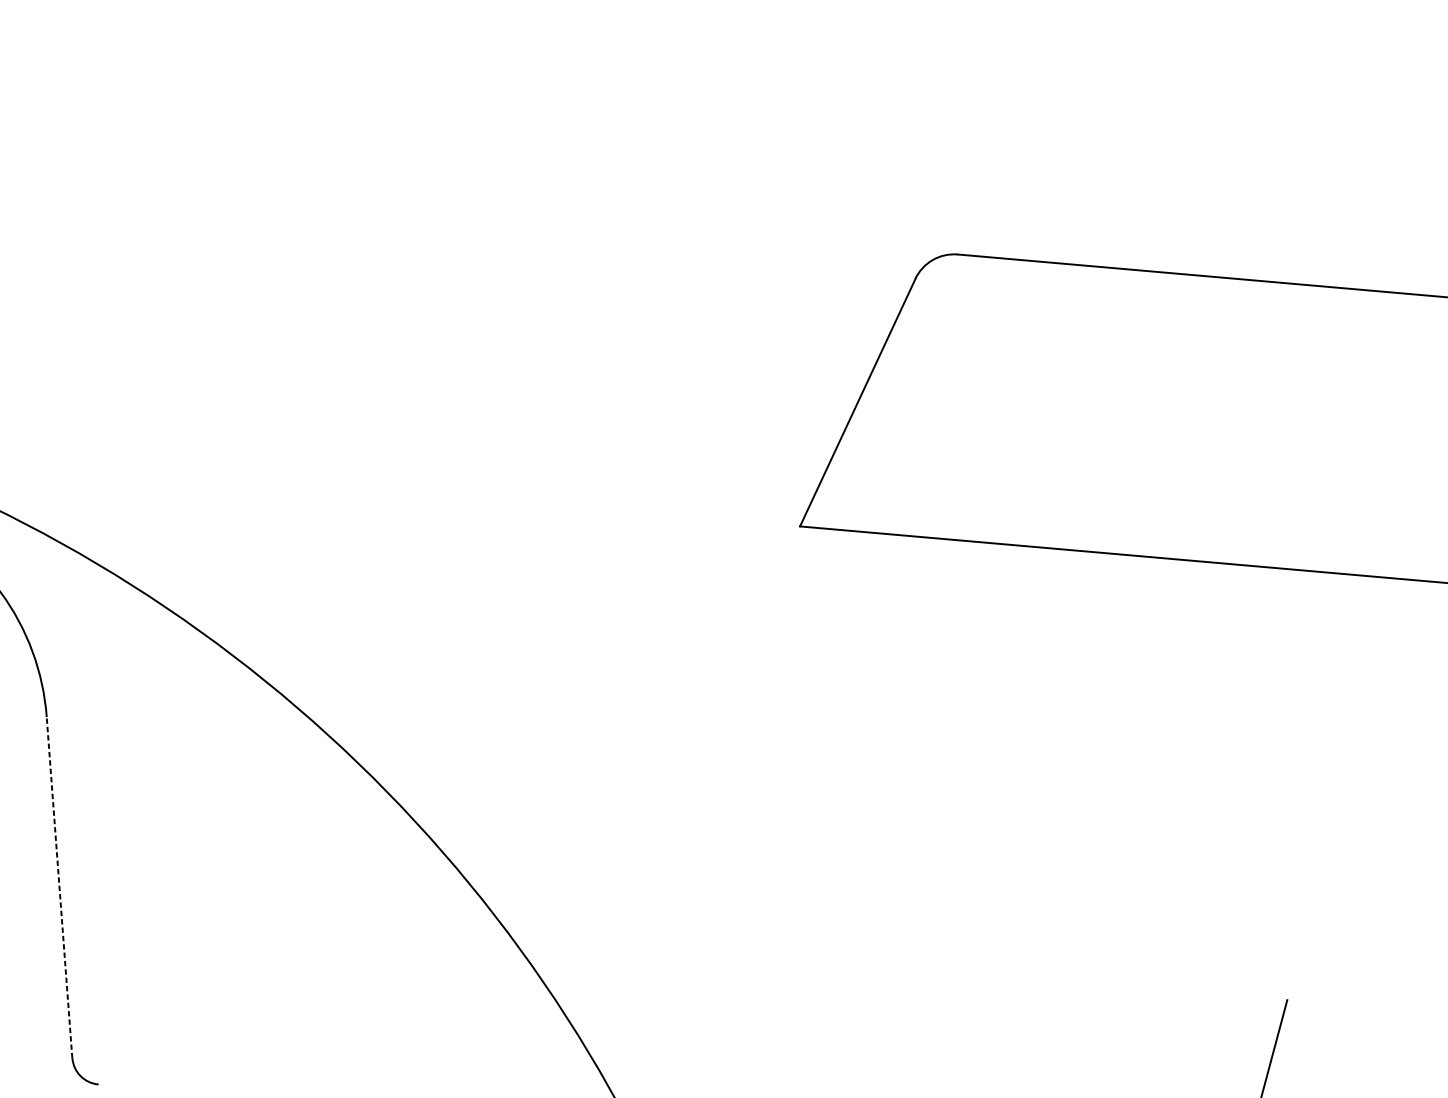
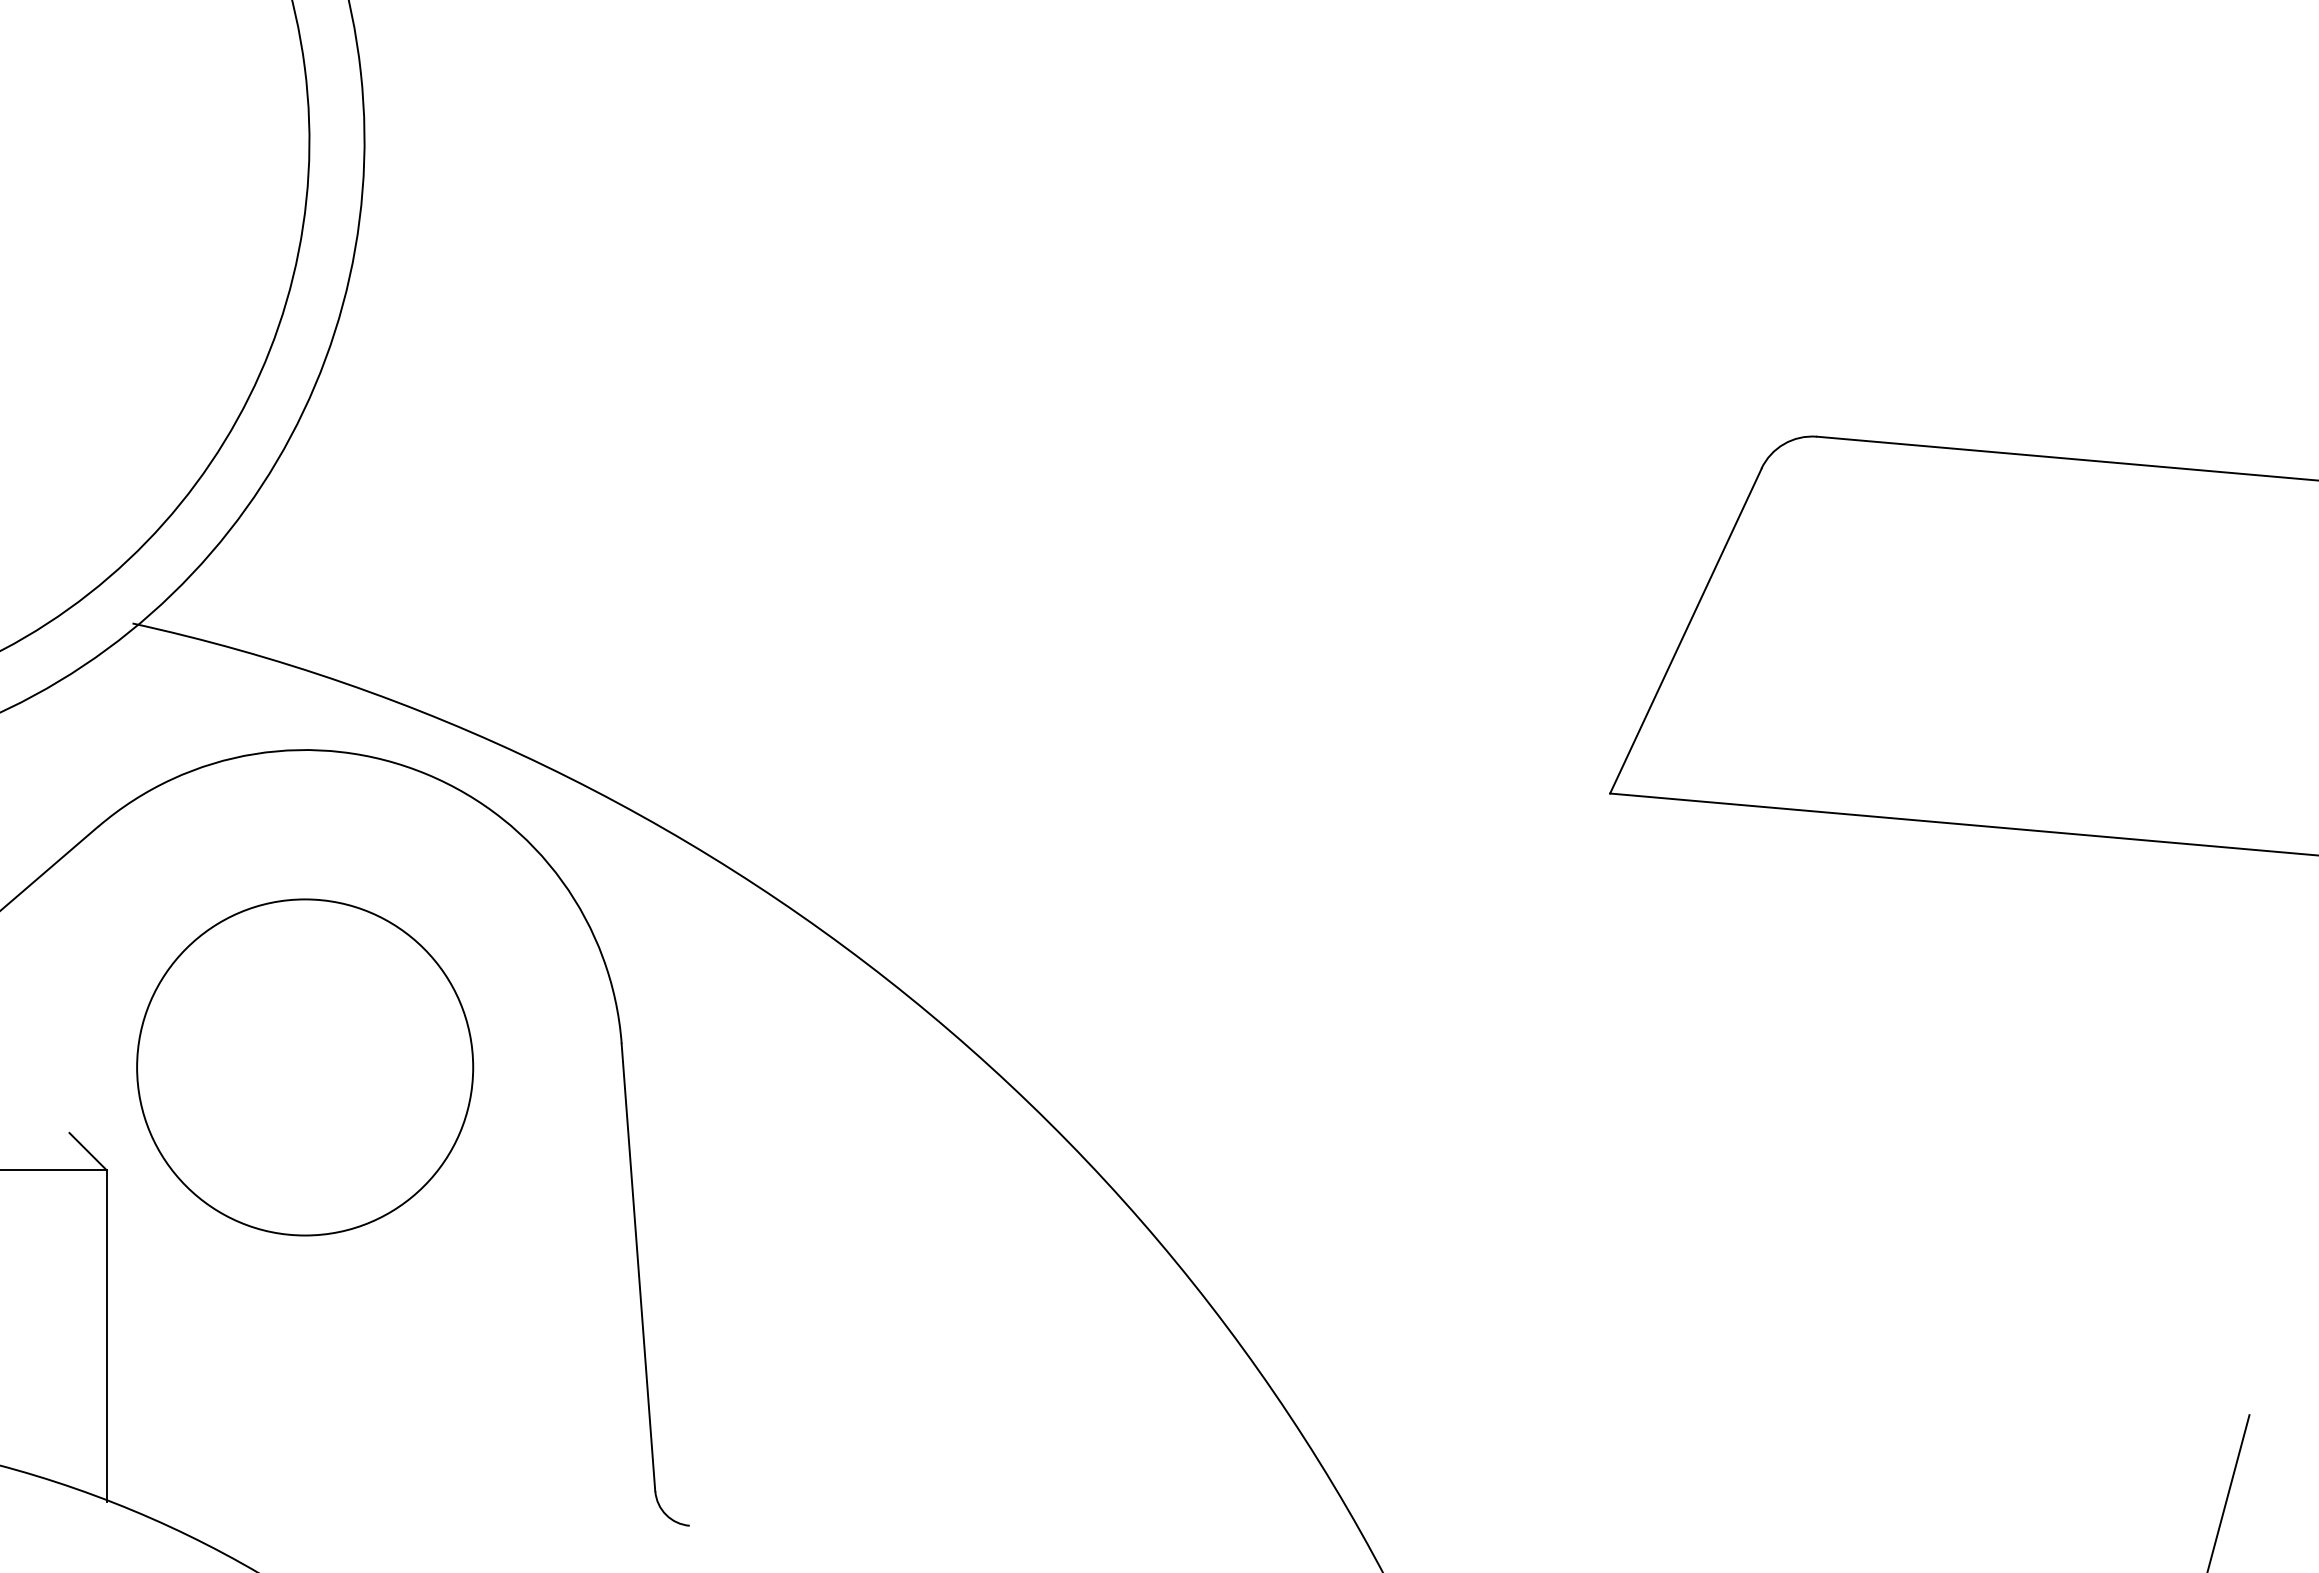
line: (59, 887) -> (638, 1267), dashed -> solid

